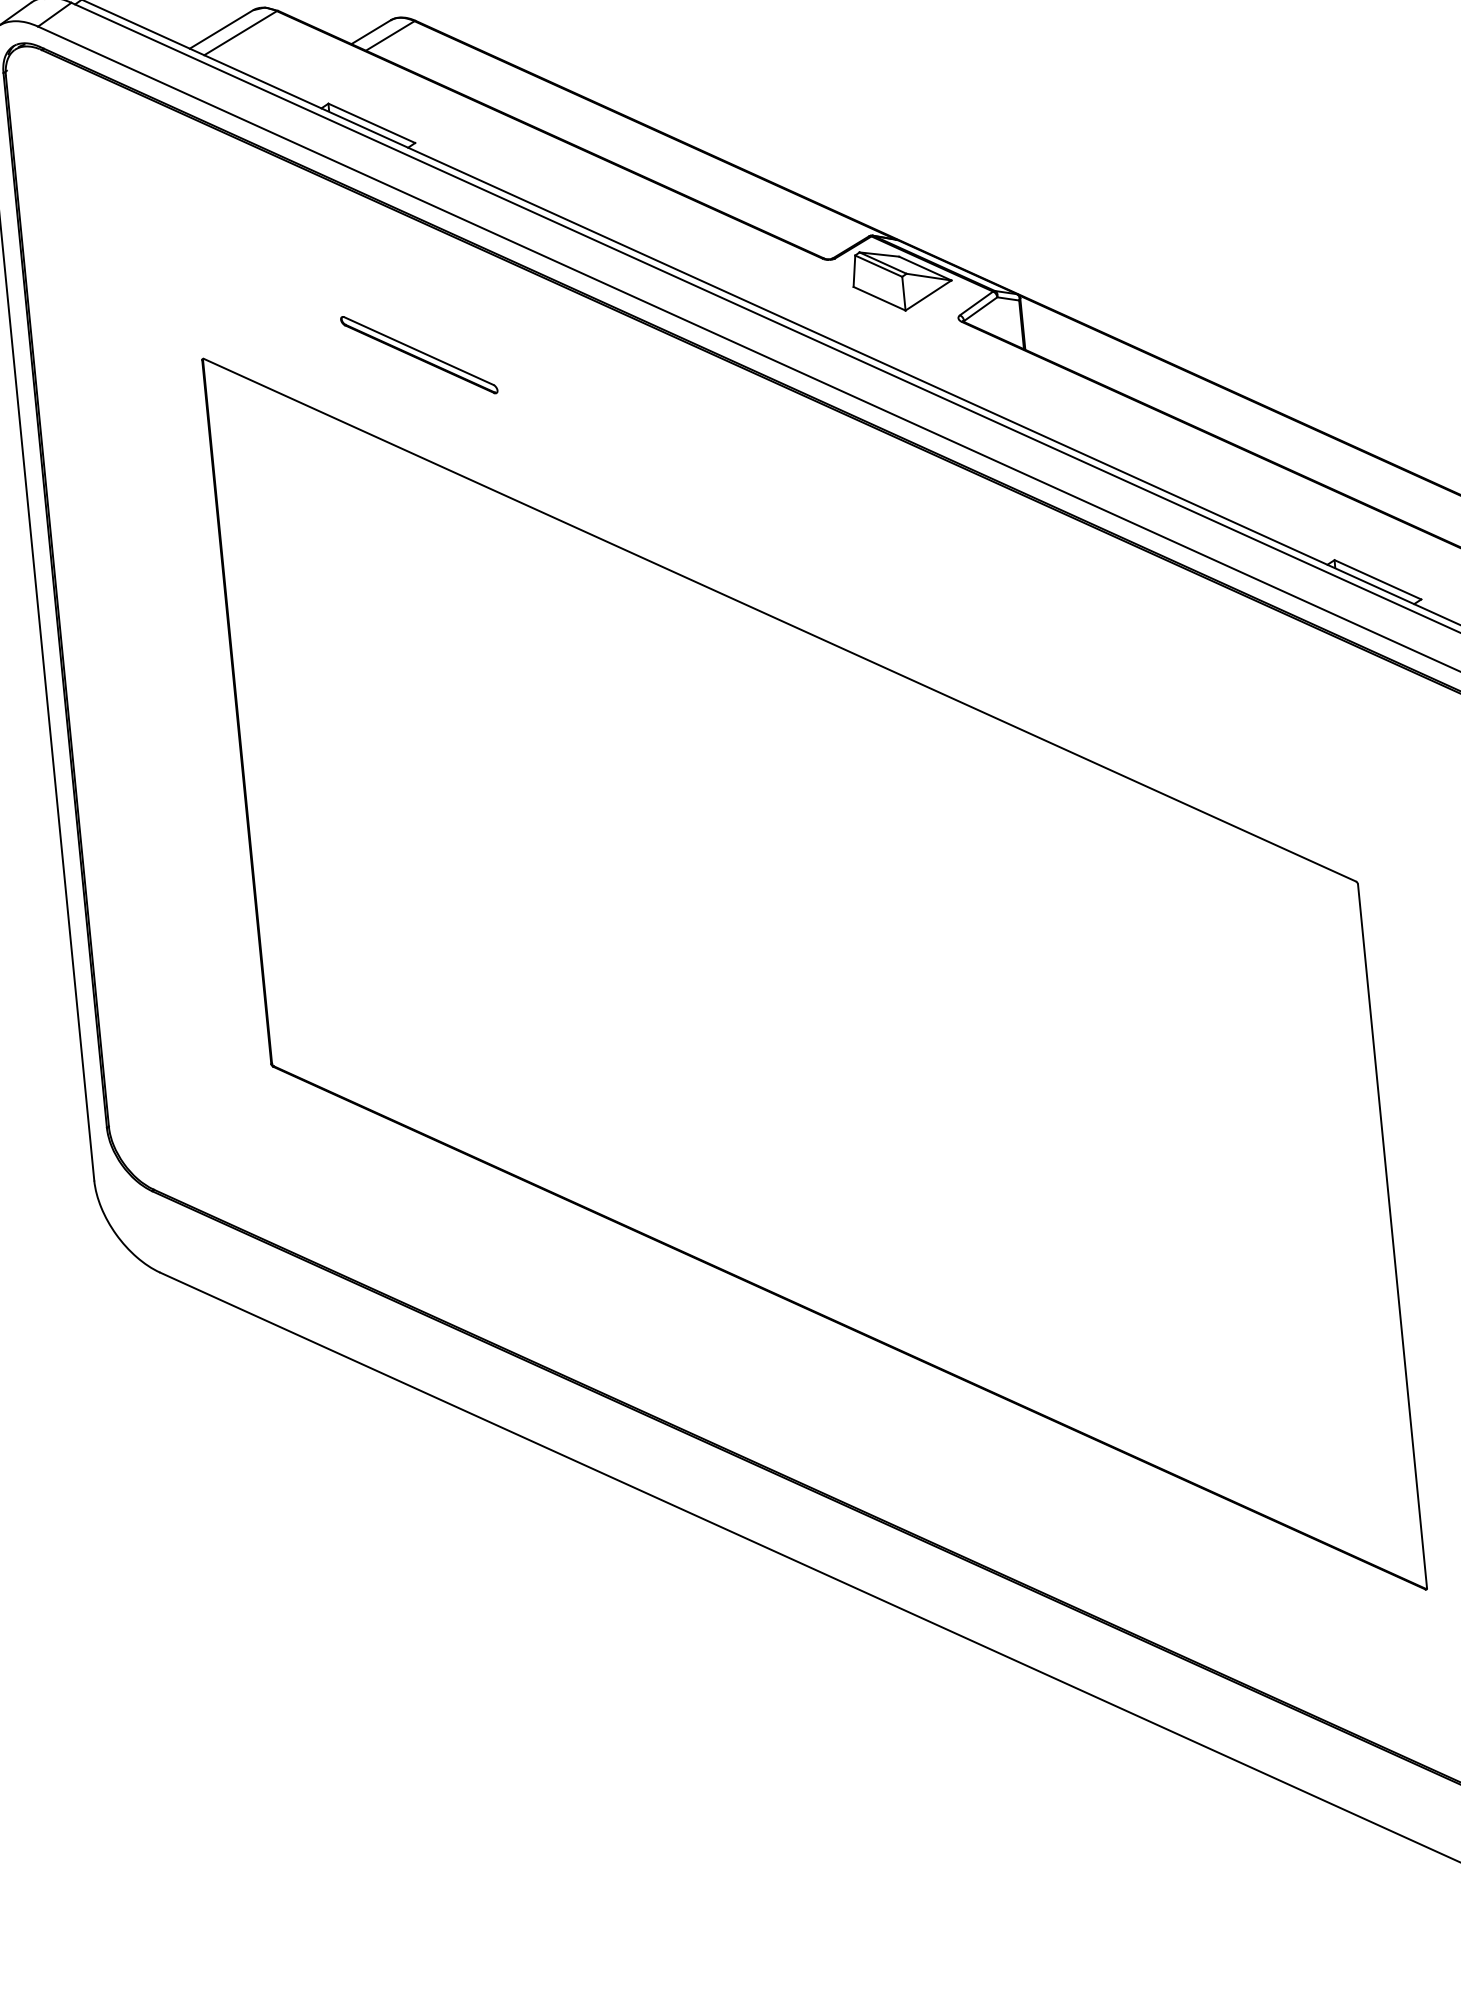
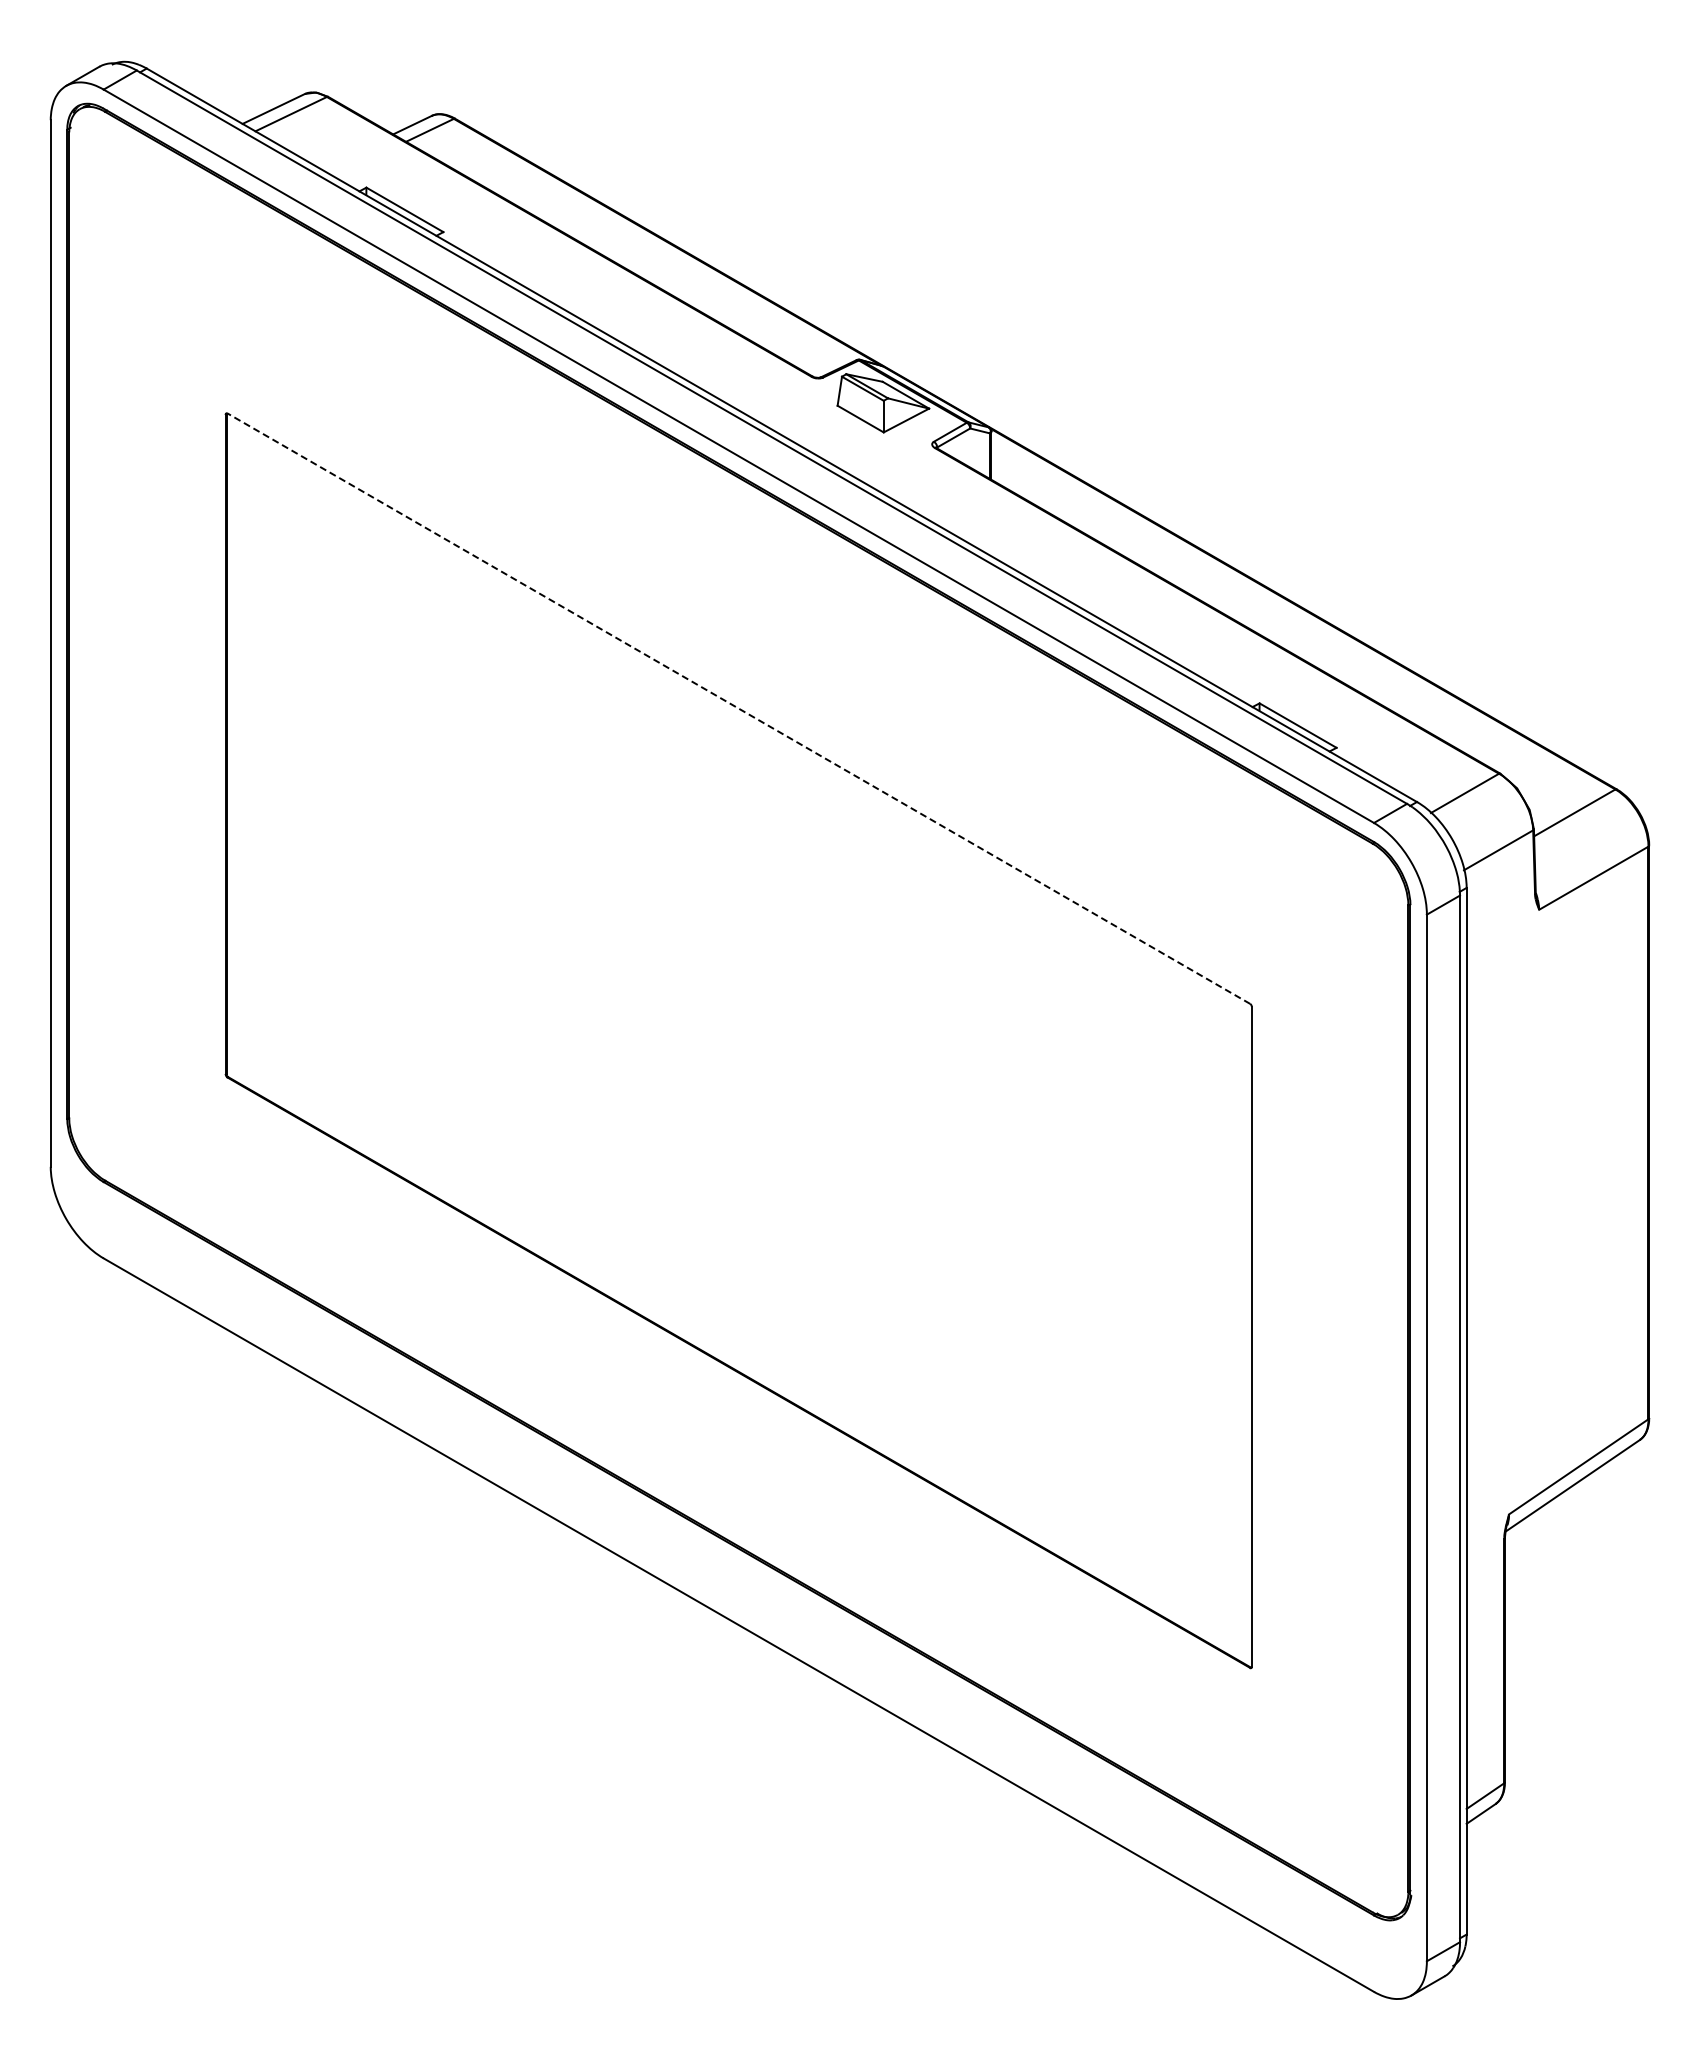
part: (418, 355) -> (427, 429), removed
line: (779, 620) -> (738, 708), solid -> dashed

